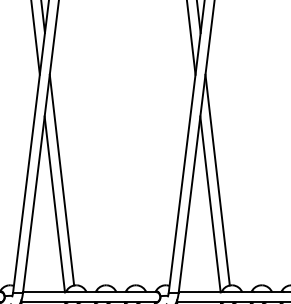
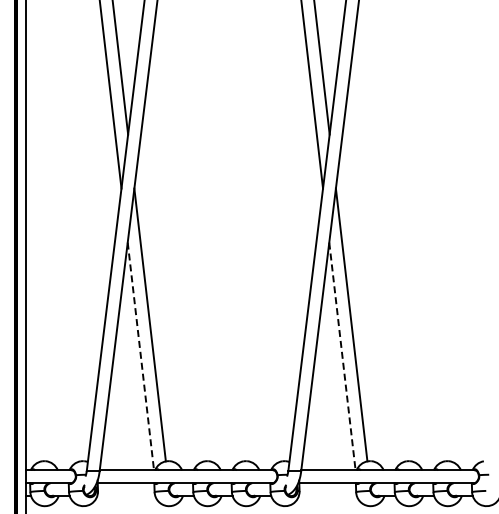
line: (54, 204) -> (140, 356), solid -> dashed
line: (210, 204) -> (342, 356), solid -> dashed

